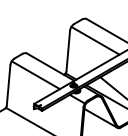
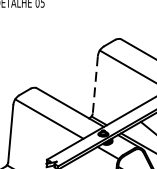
line: (68, 51) -> (95, 85), solid -> dashed

